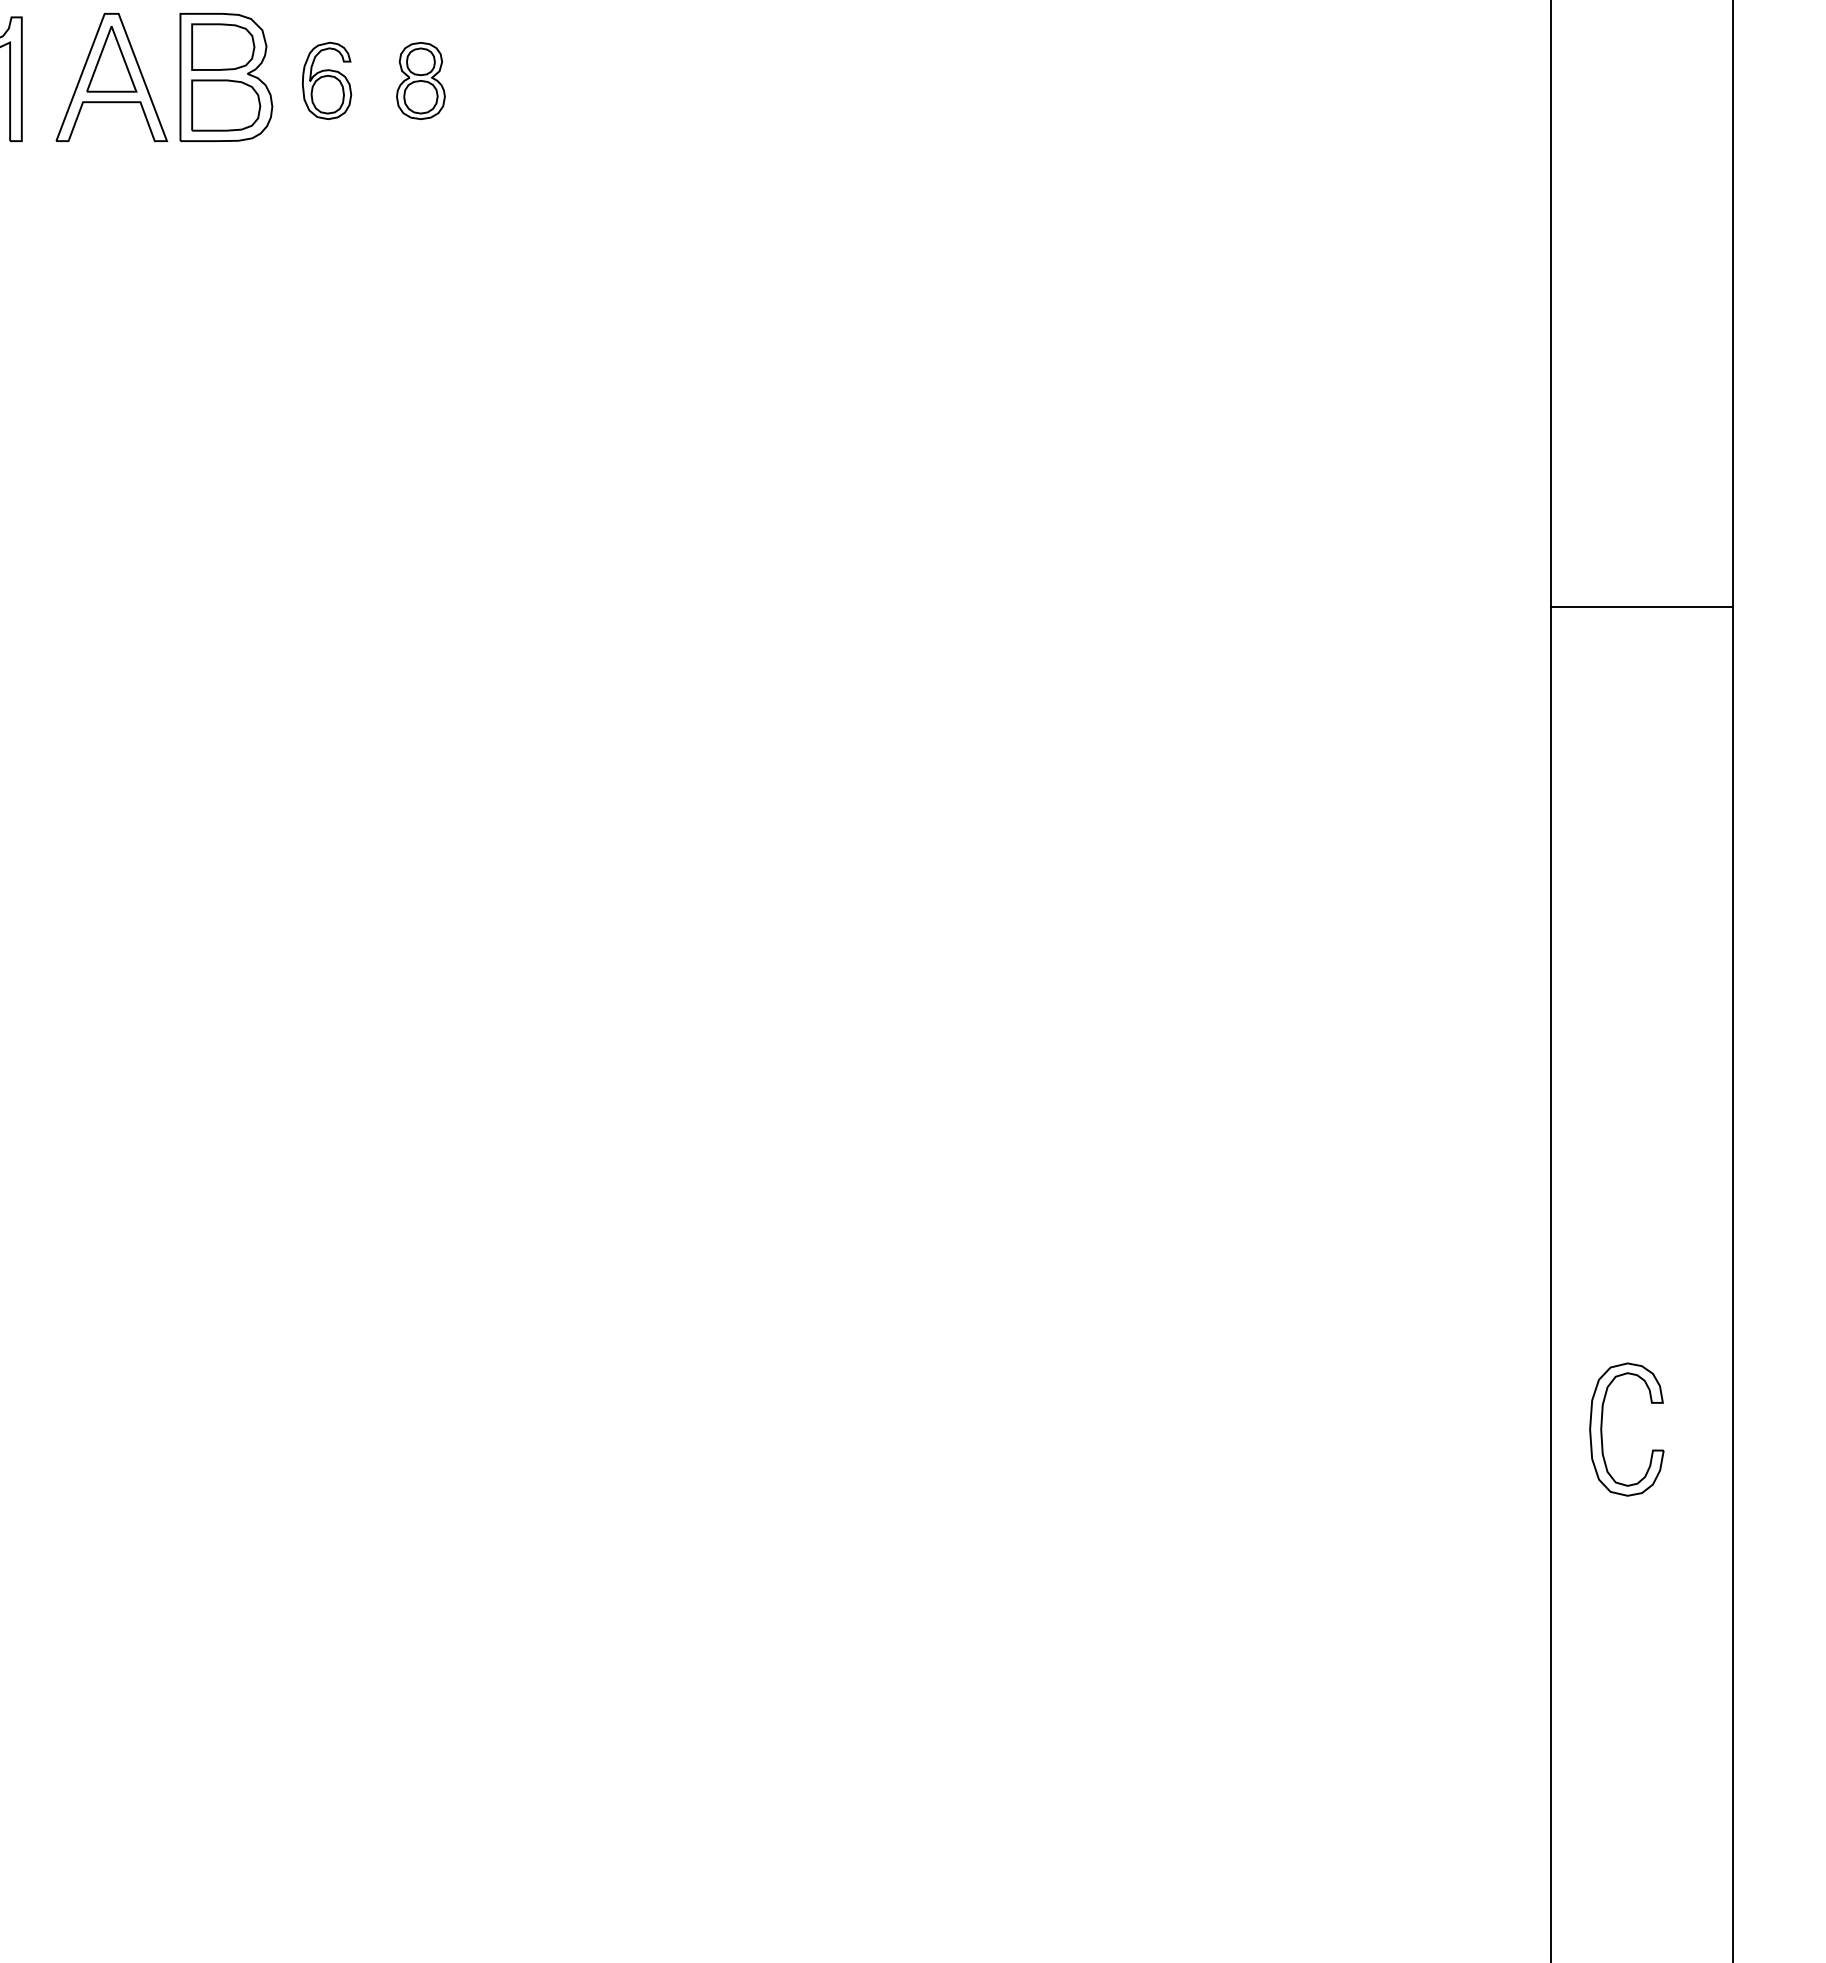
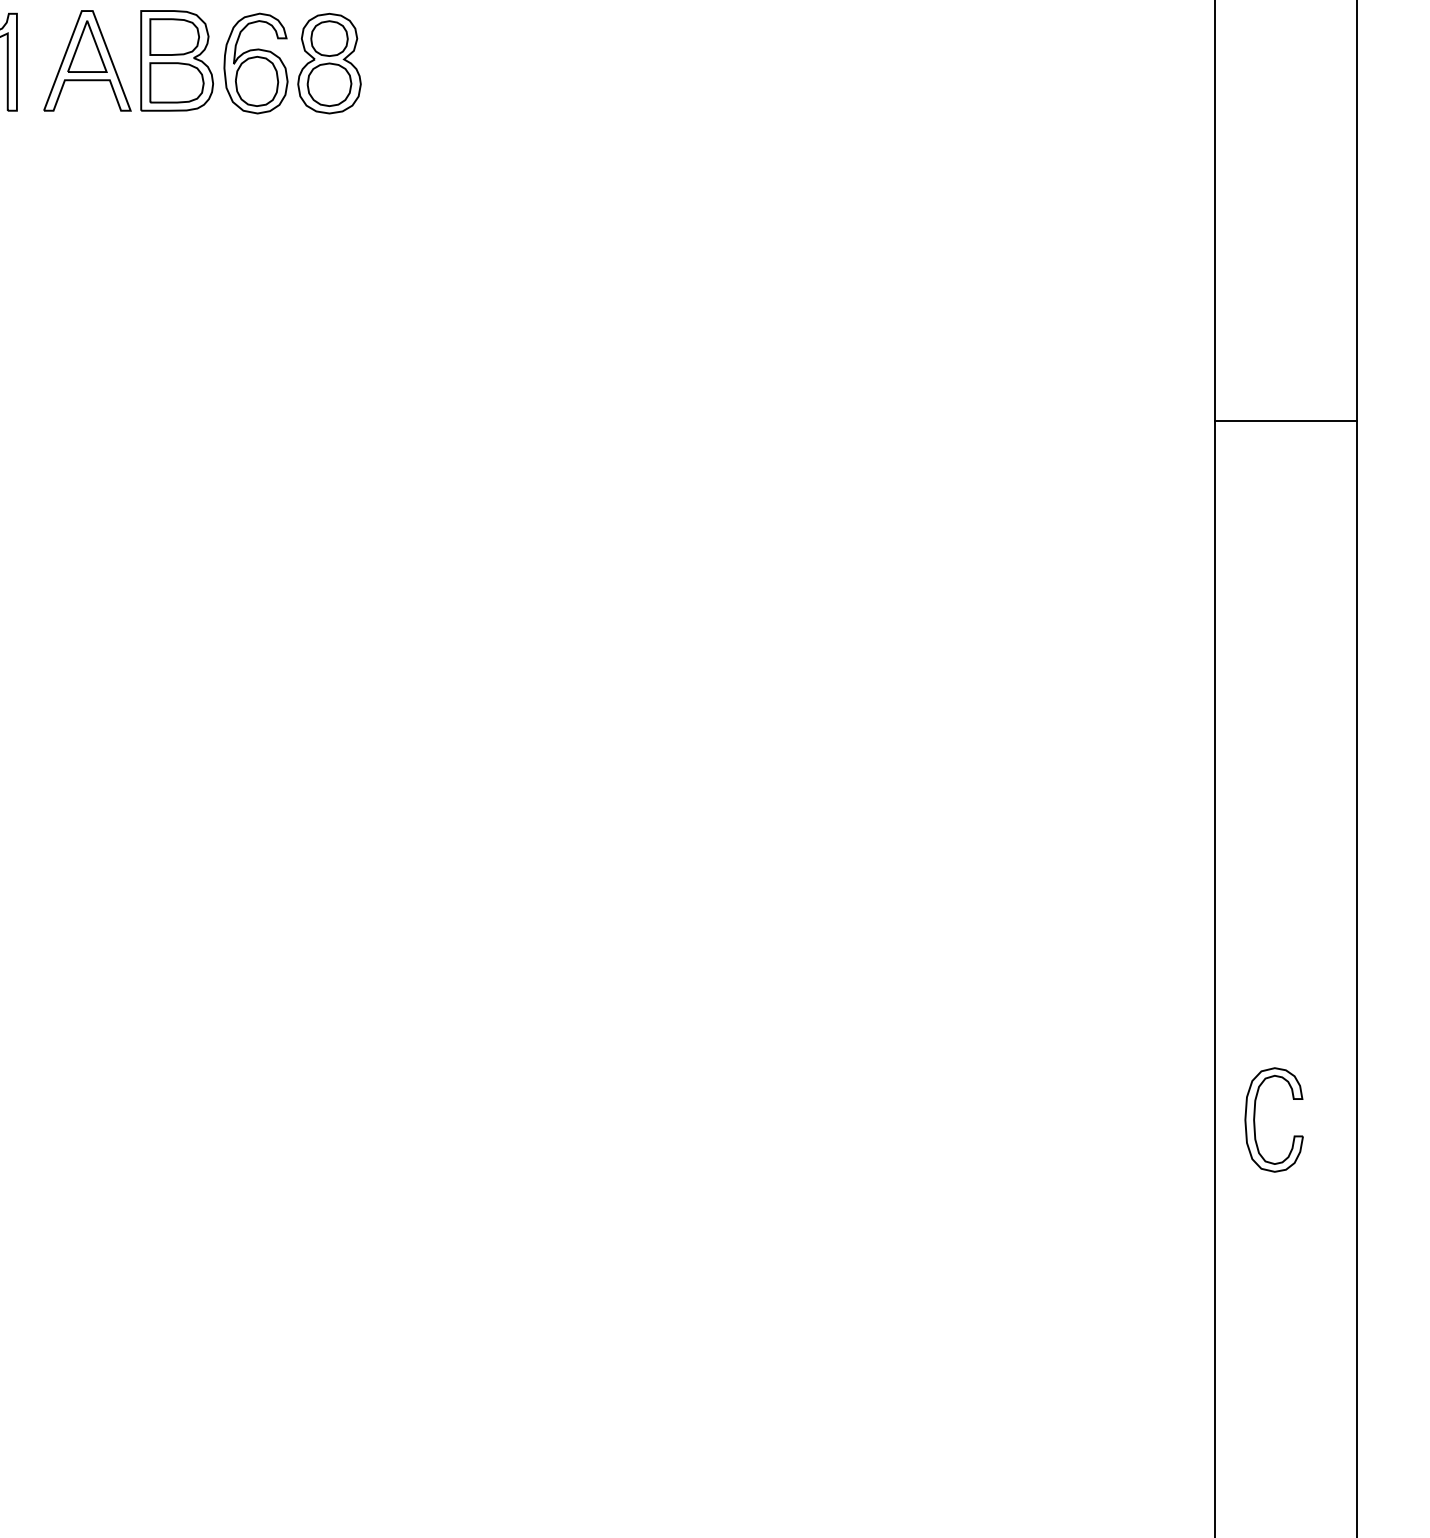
part: (326, 80) -> (255, 63), size x1.67
part: (420, 80) -> (329, 63), size x1.67
line: (1641, 607) -> (1285, 421), moved

